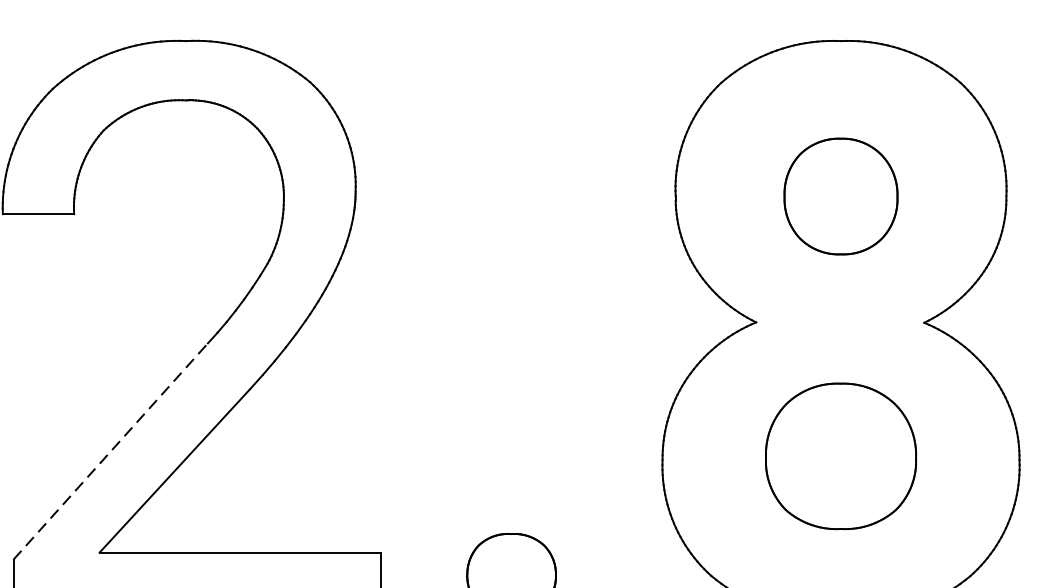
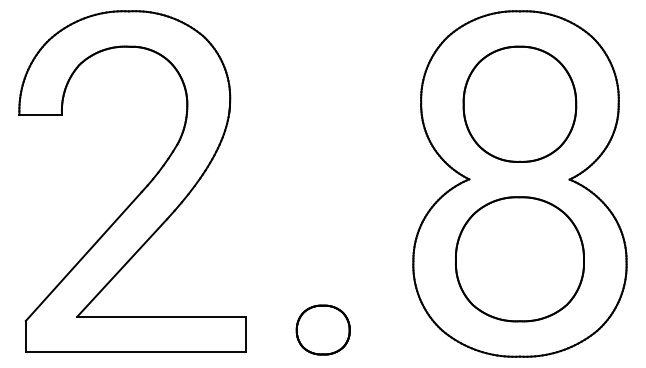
part: (840, 195) -> (519, 103), size x1.67
line: (110, 451) -> (83, 256), dashed -> solid
part: (840, 456) -> (519, 259), size x1.43

